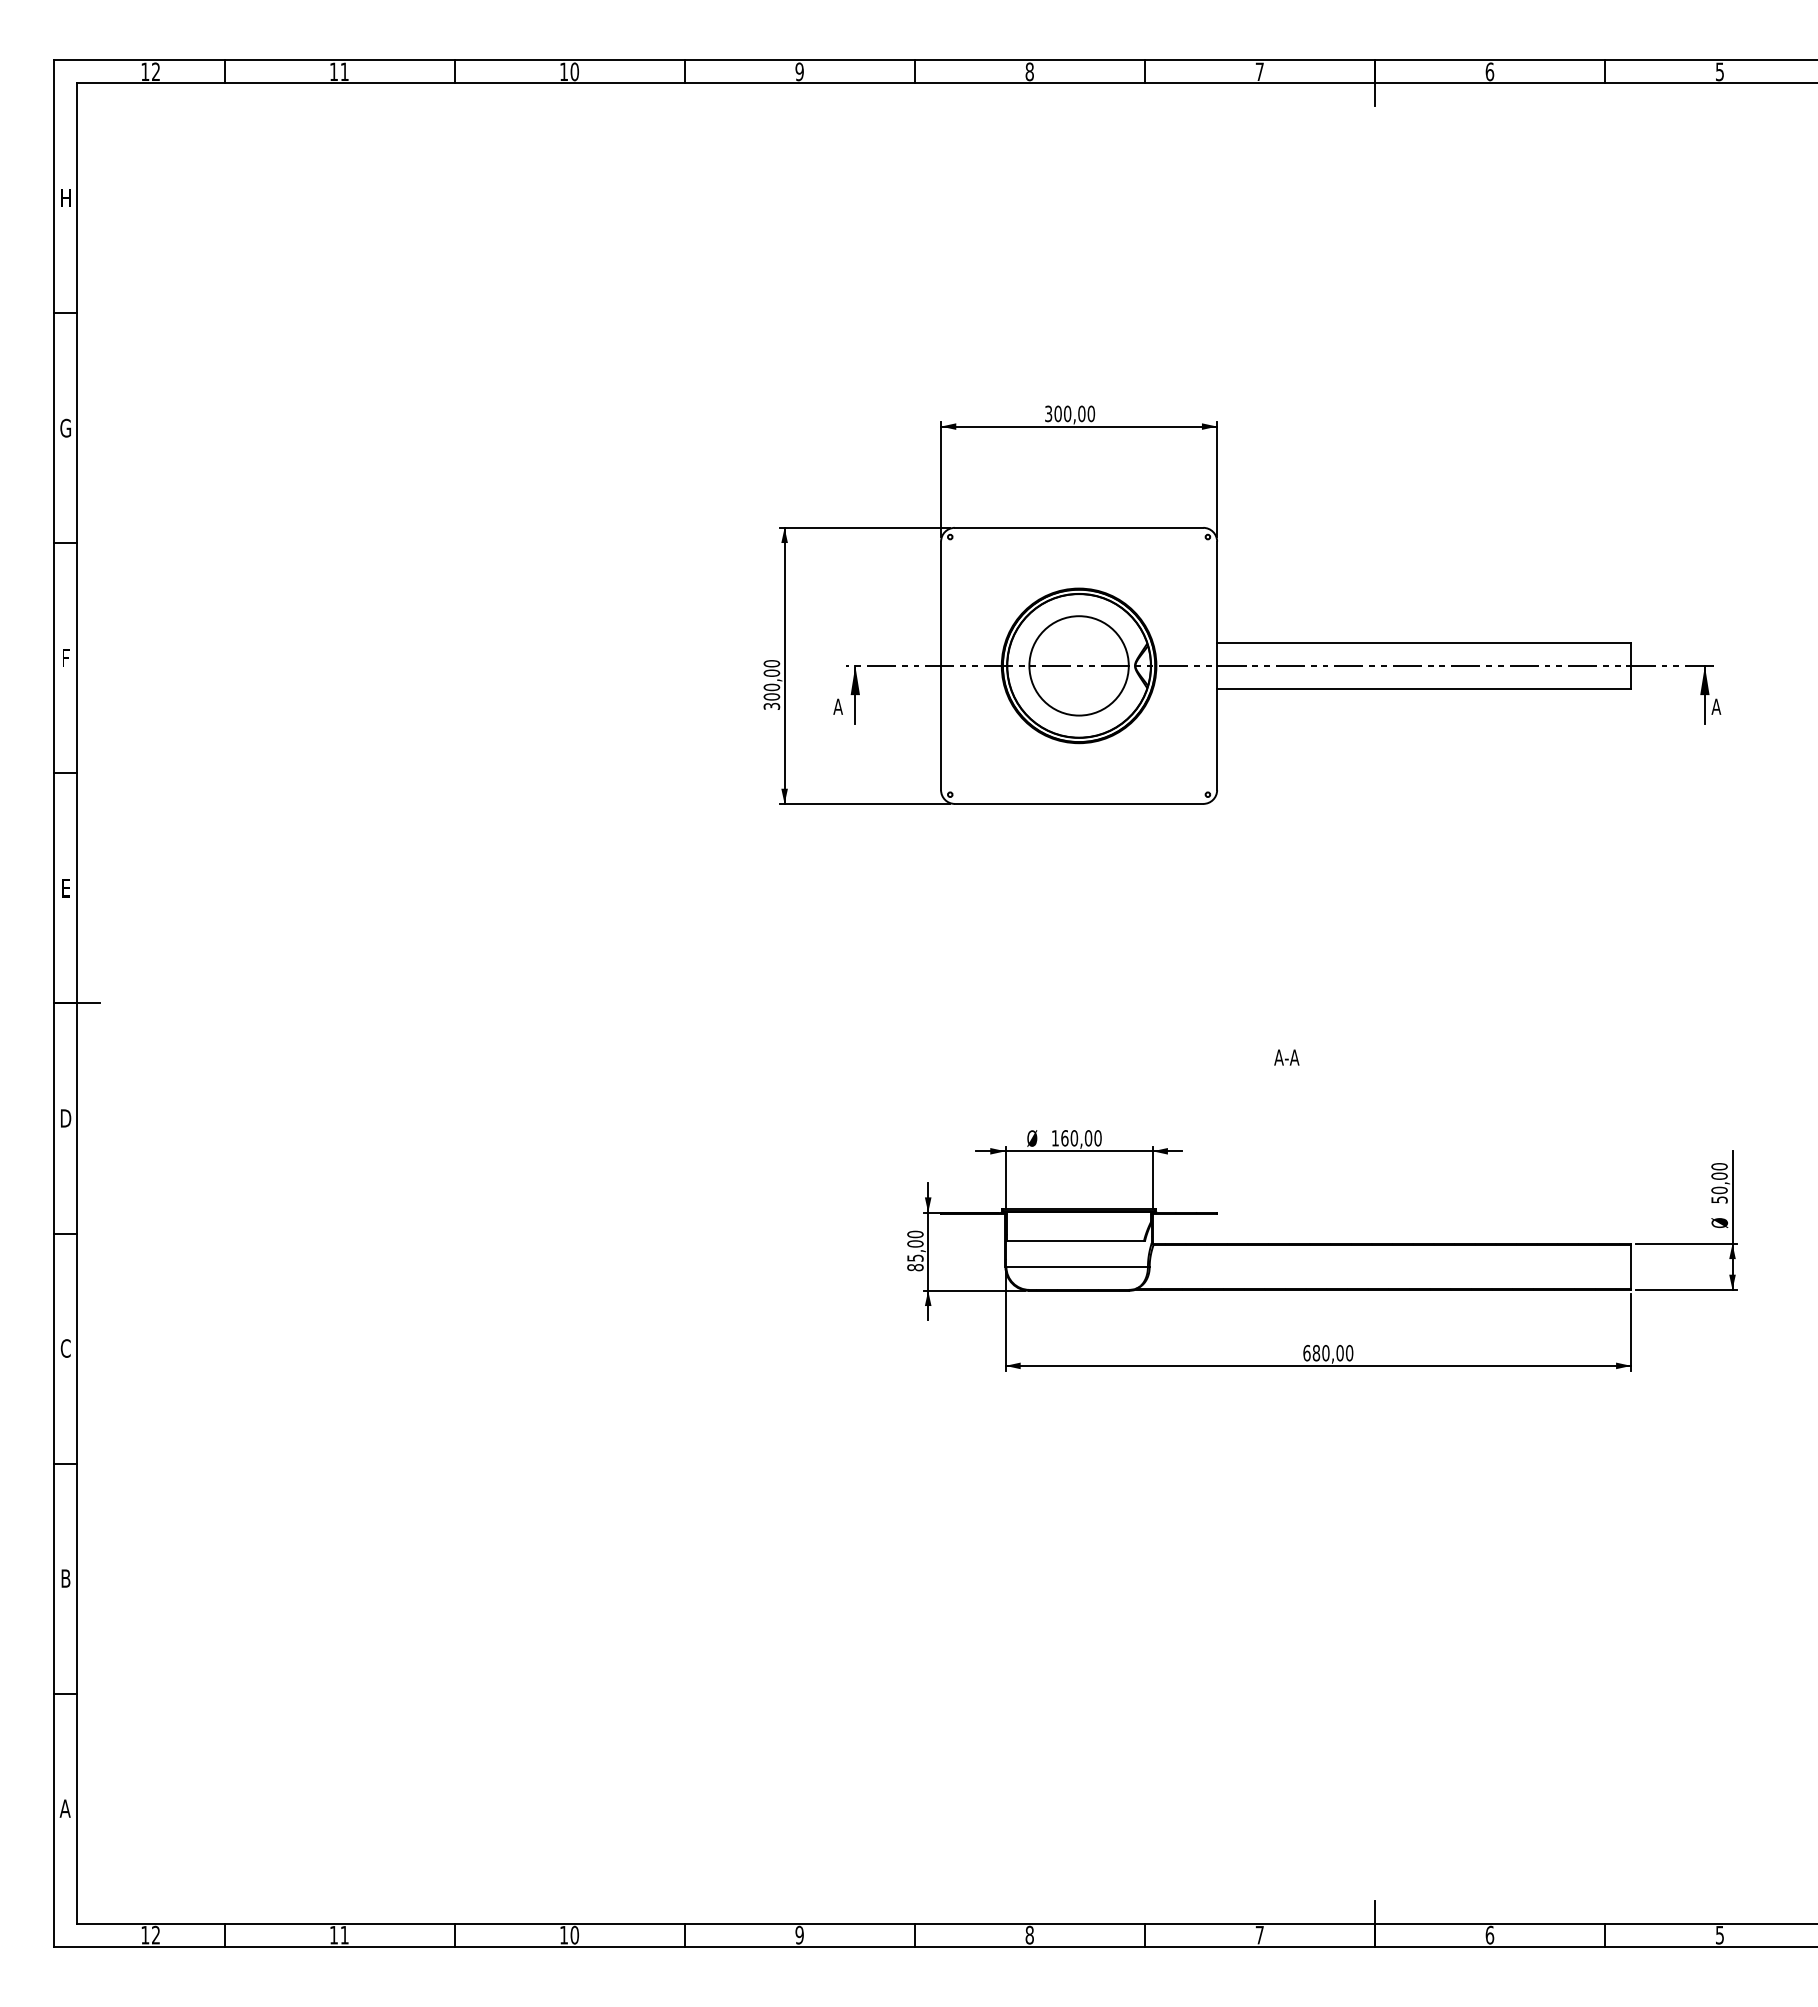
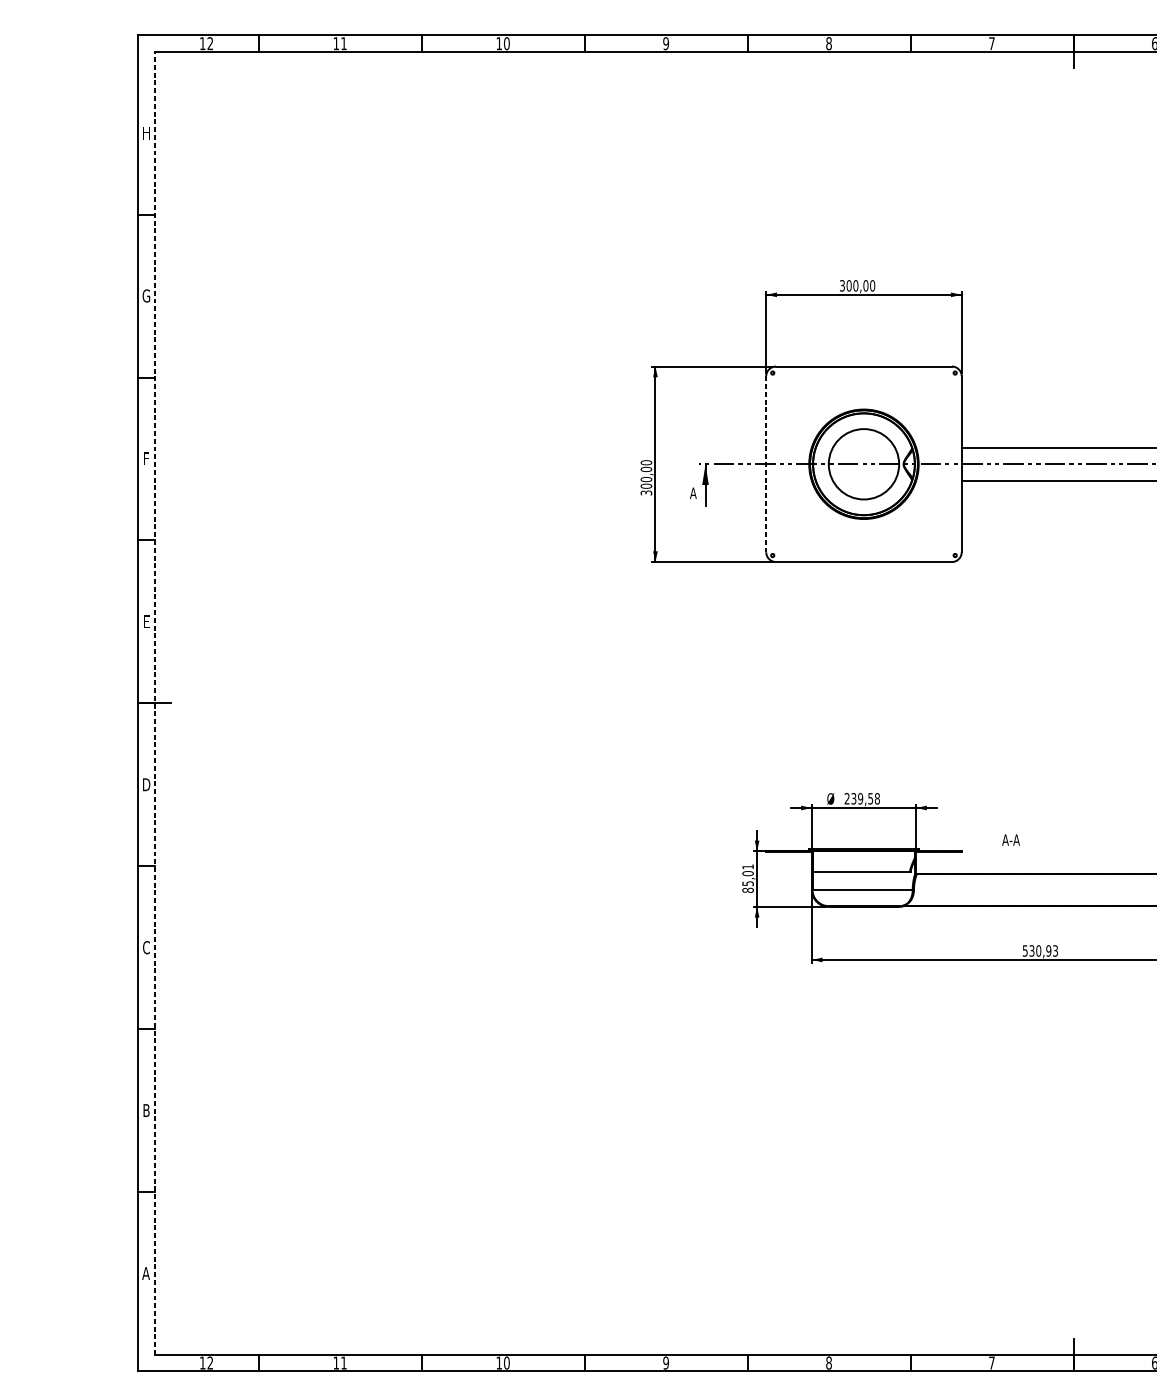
line: (941, 666) -> (766, 464), solid -> dashed
line: (77, 1003) -> (154, 703), solid -> dashed
text: (1286, 1057) -> (1010, 840), moved
text: (1076, 1138) -> (862, 798), 160,00 -> 239,58
text: (915, 1234) -> (748, 866), 85,00 -> 85,01
text: (1328, 1353) -> (1040, 951), 680,00 -> 530,93

